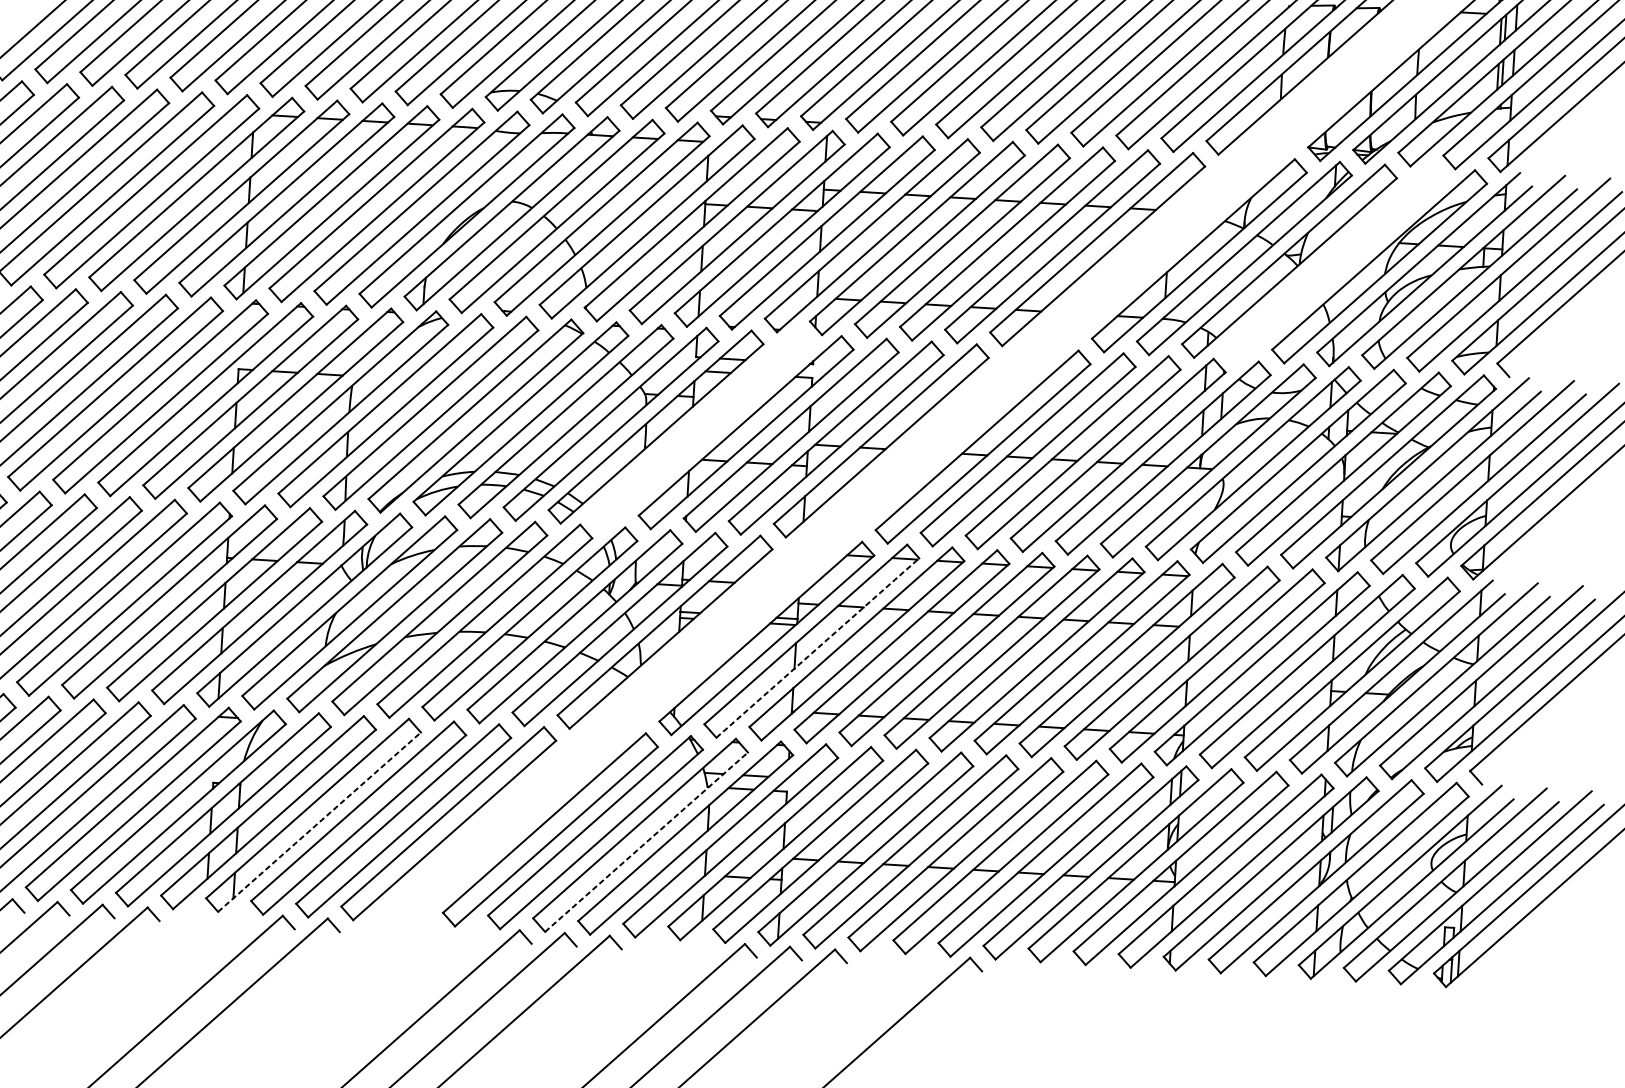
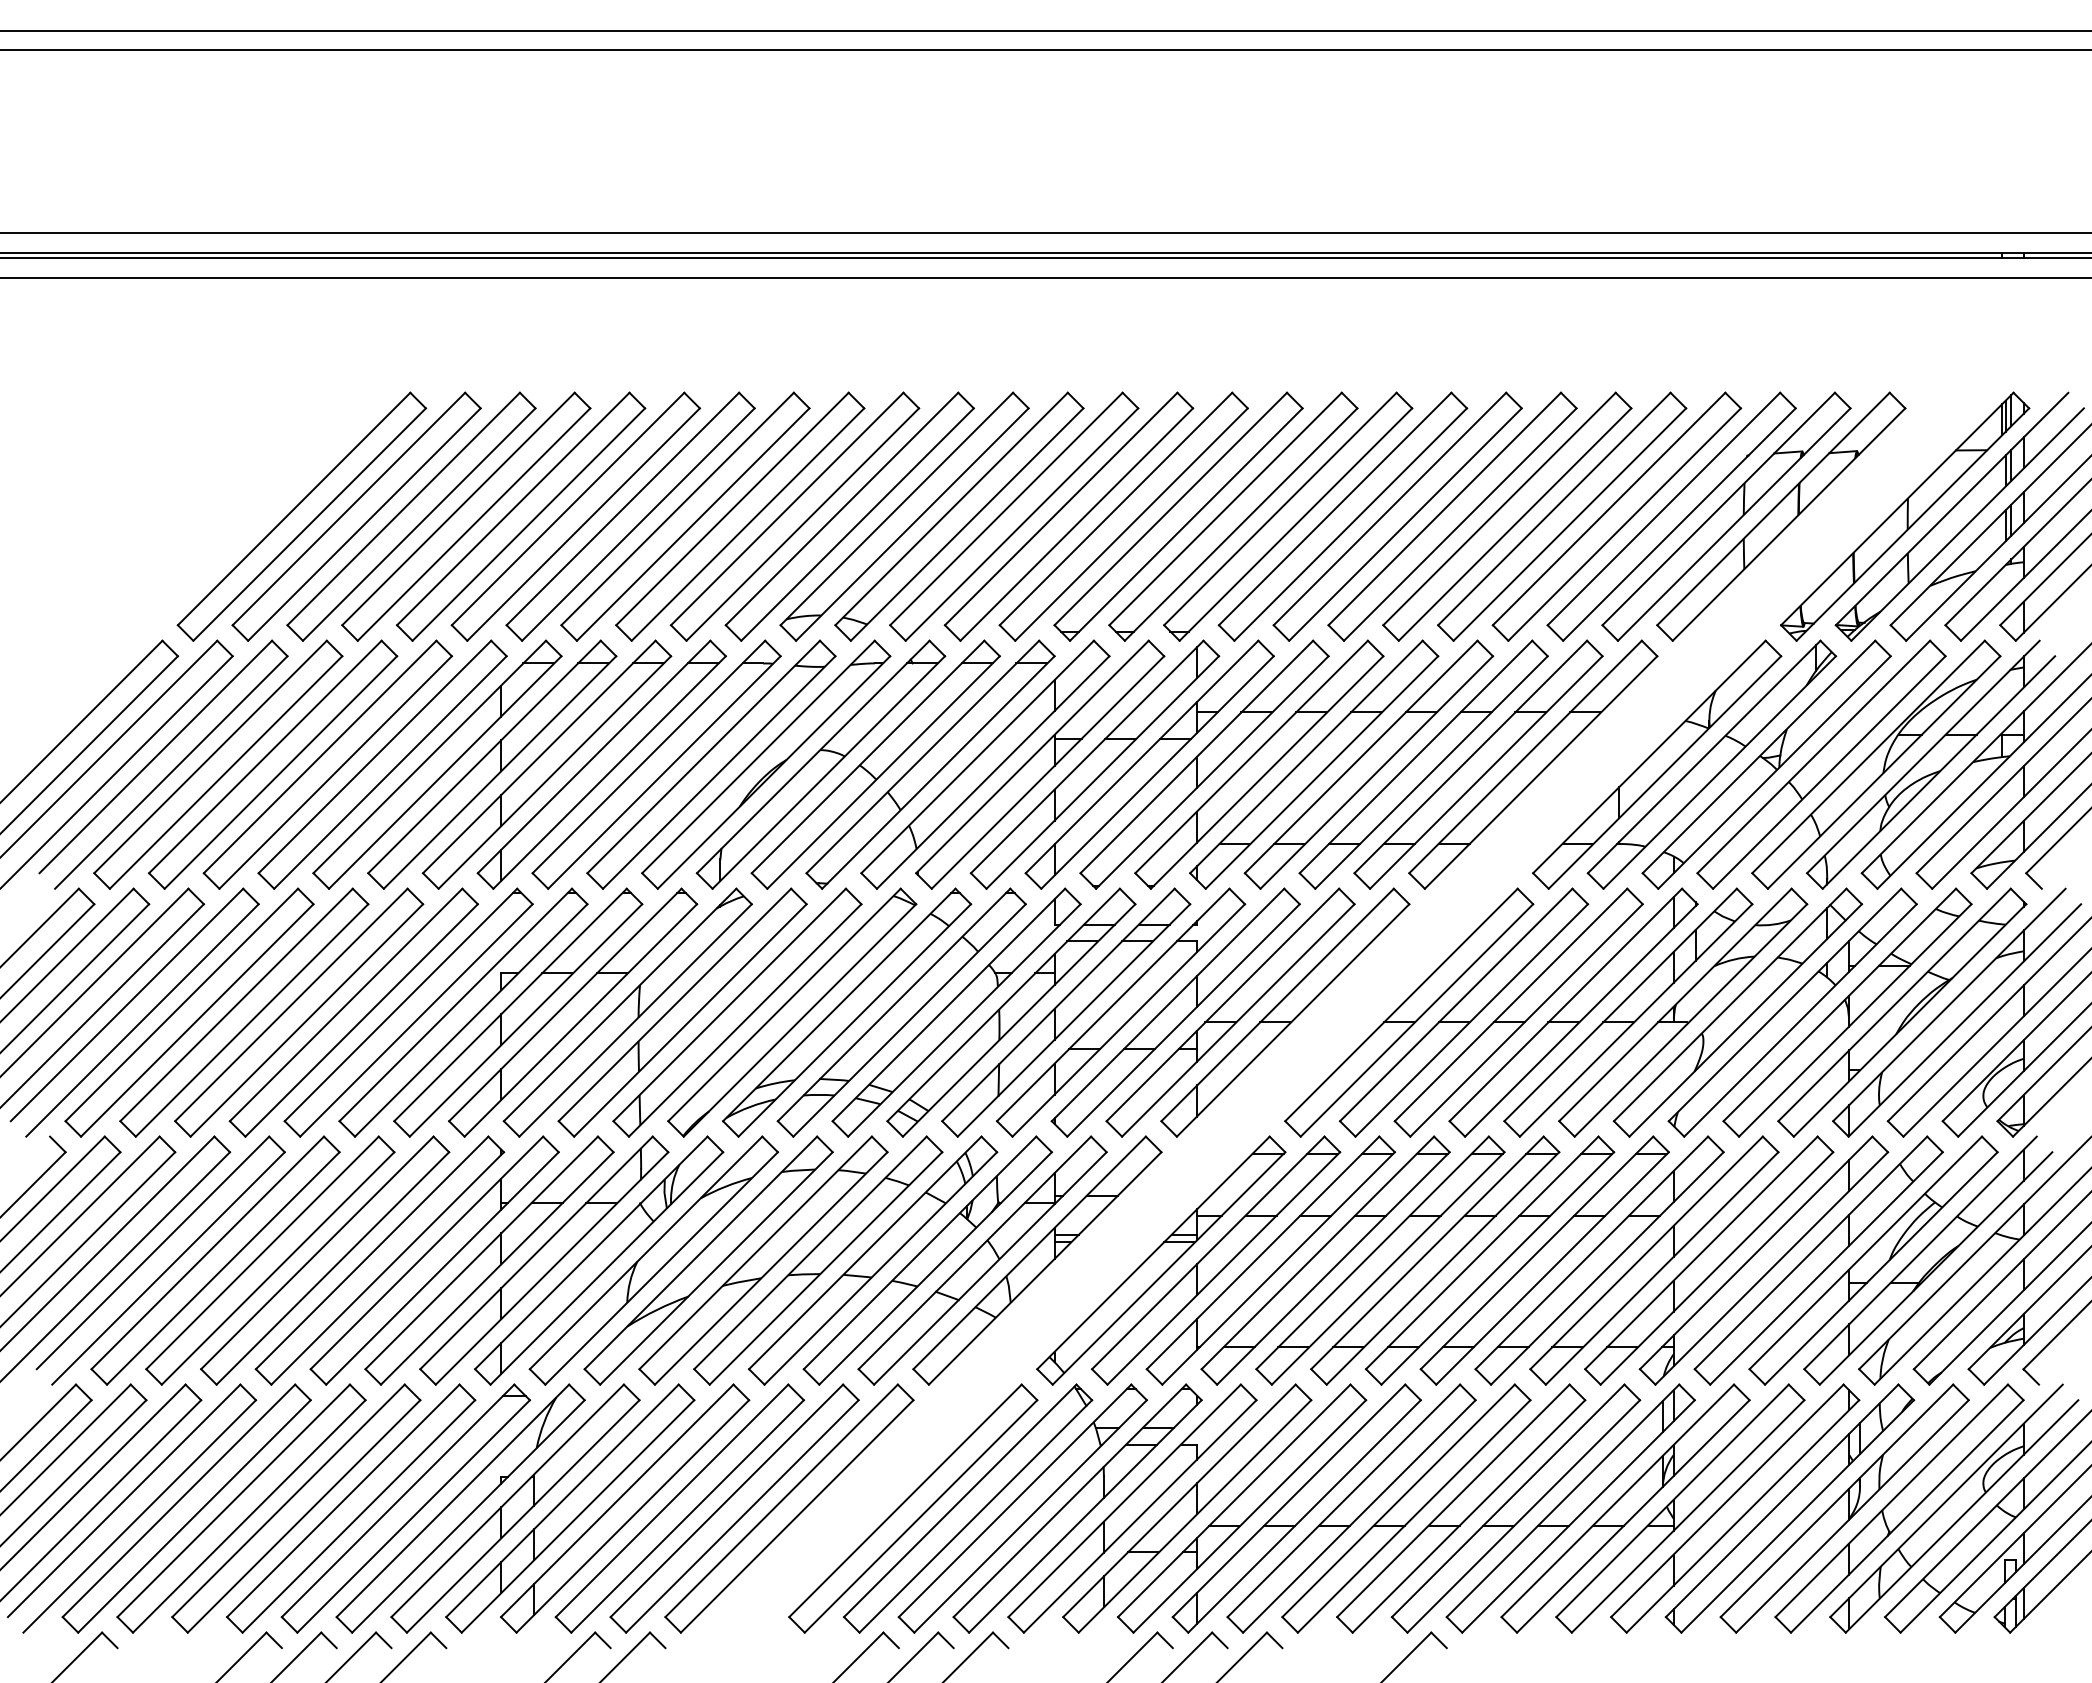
part: (1334, 263) -> (1821, 764), added
part: (701, 429) -> (1066, 1012), added
line: (818, 648) -> (1224, 1268), dashed -> solid
line: (320, 822) -> (633, 1516), dashed -> solid
line: (646, 842) -> (1030, 1516), dashed -> solid

